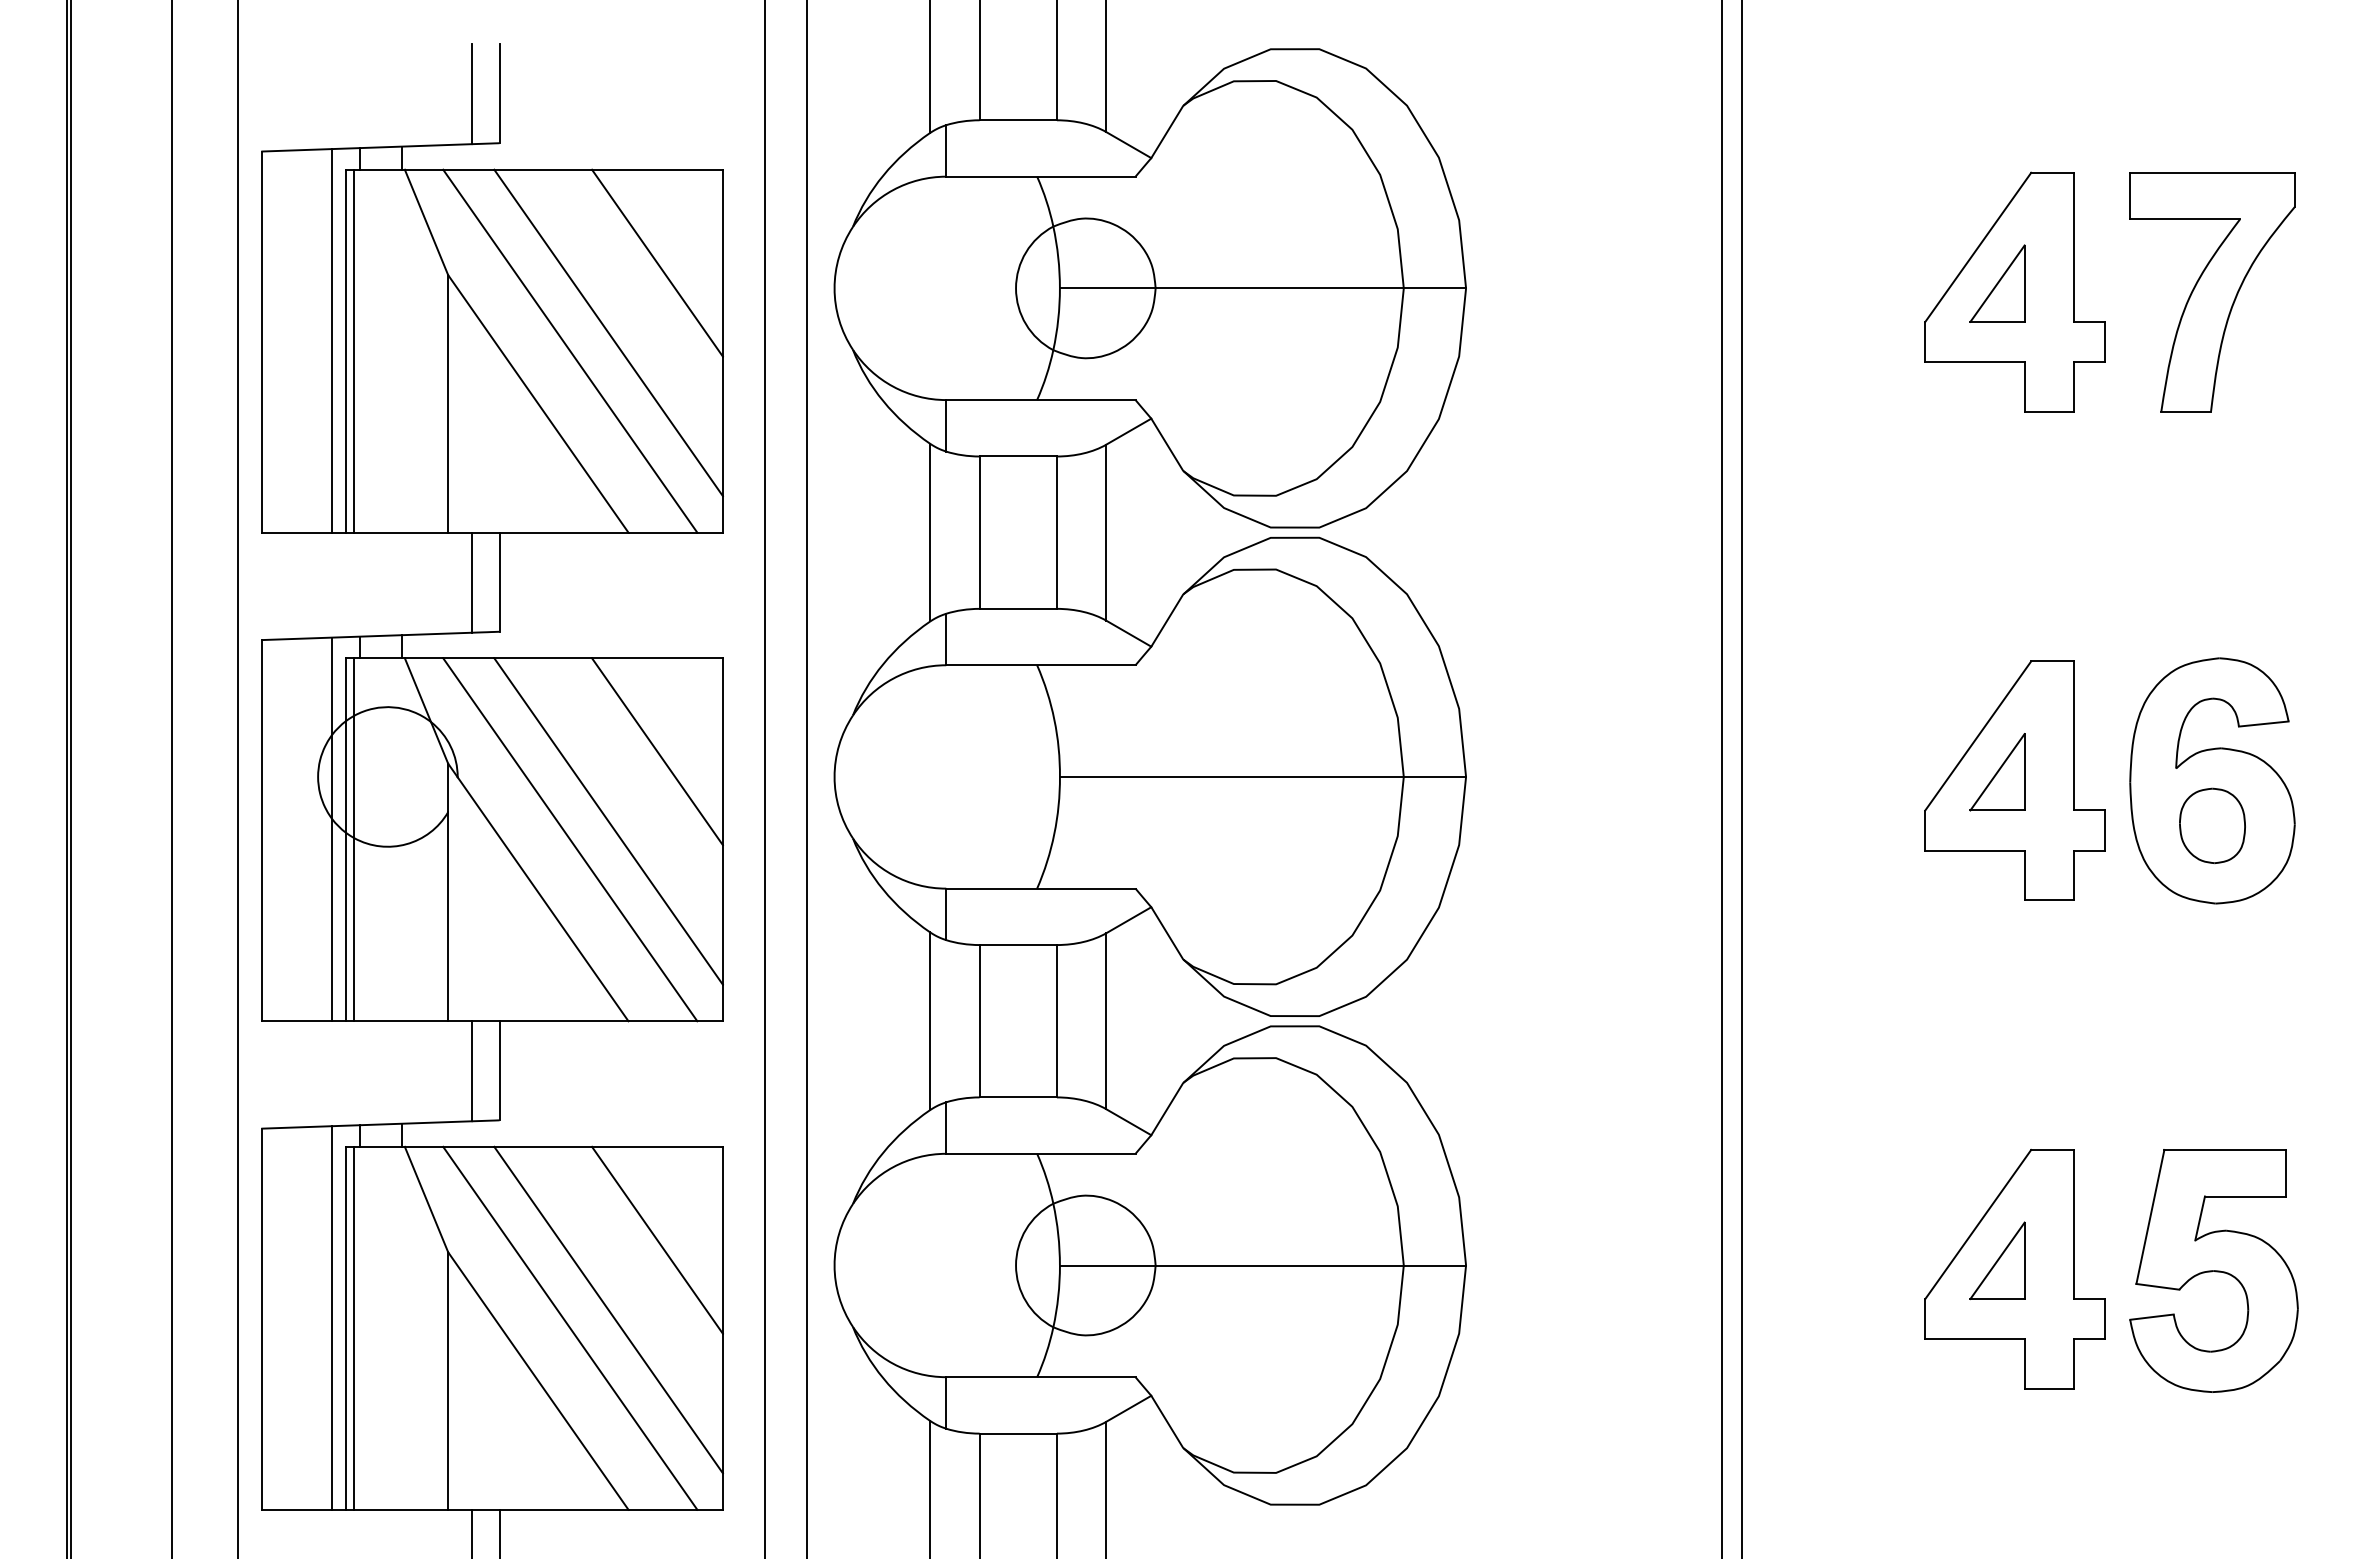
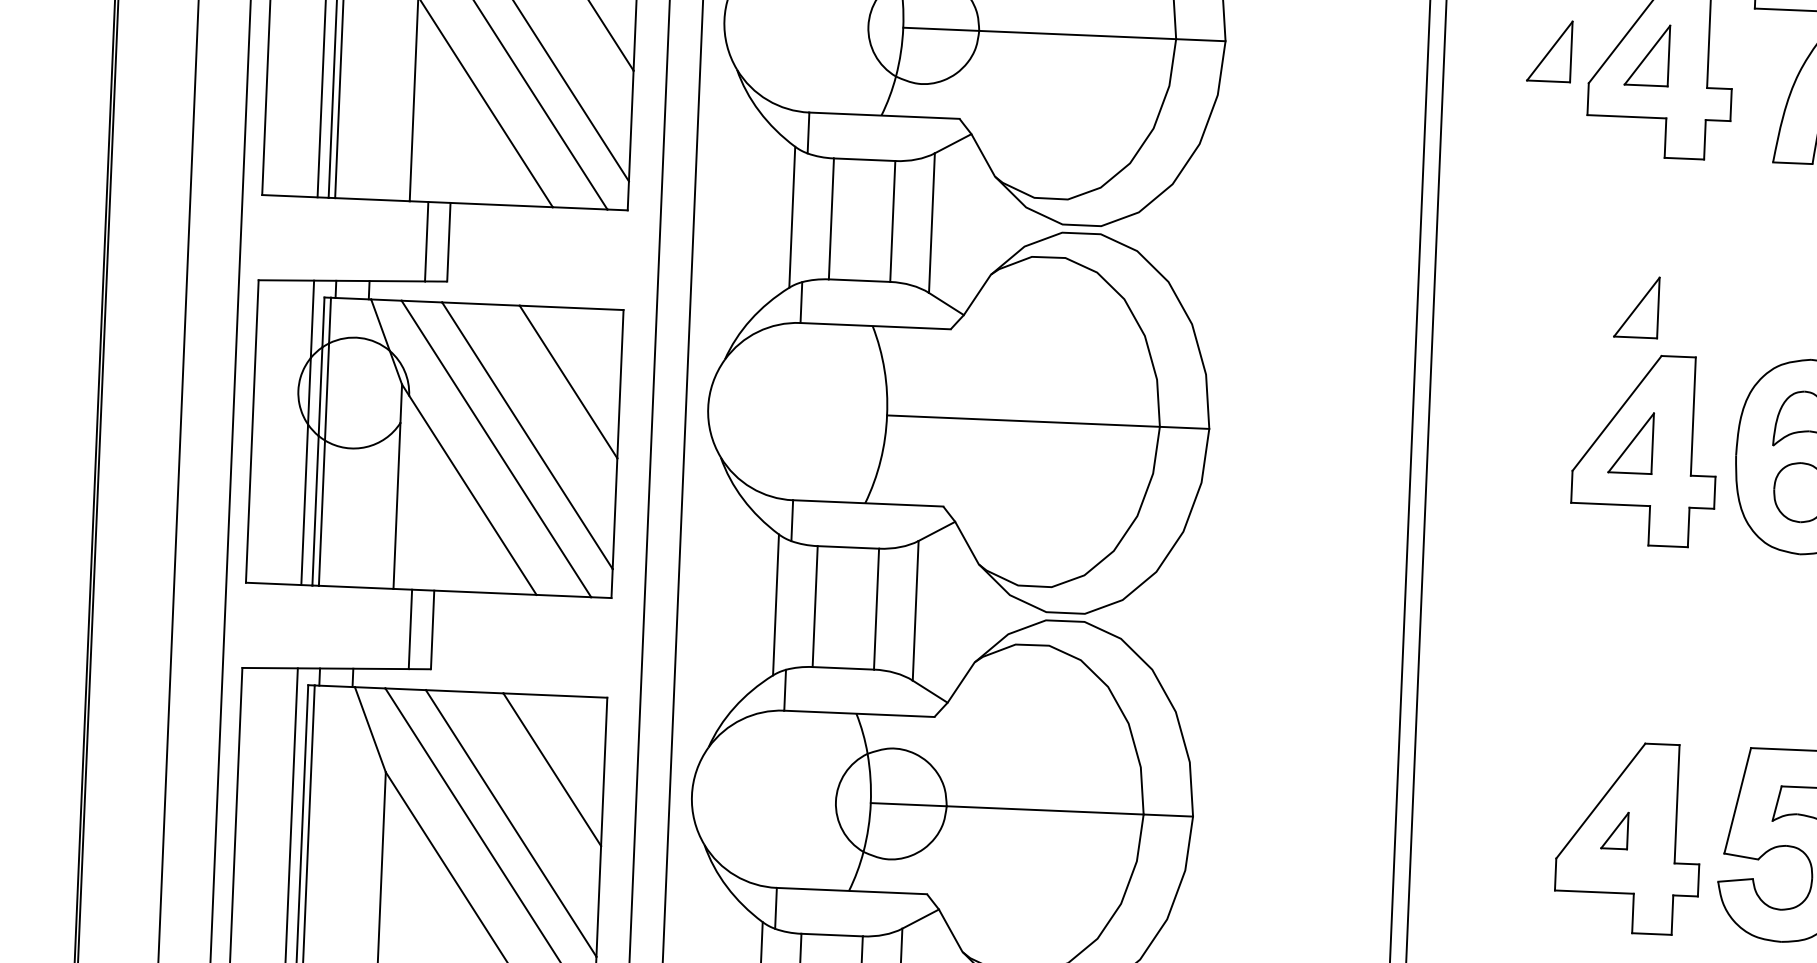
part: (1874, 283) -> (1549, 50), added
part: (1997, 601) -> (1636, 307), added
part: (1997, 1260) -> (1614, 830), size x0.6

